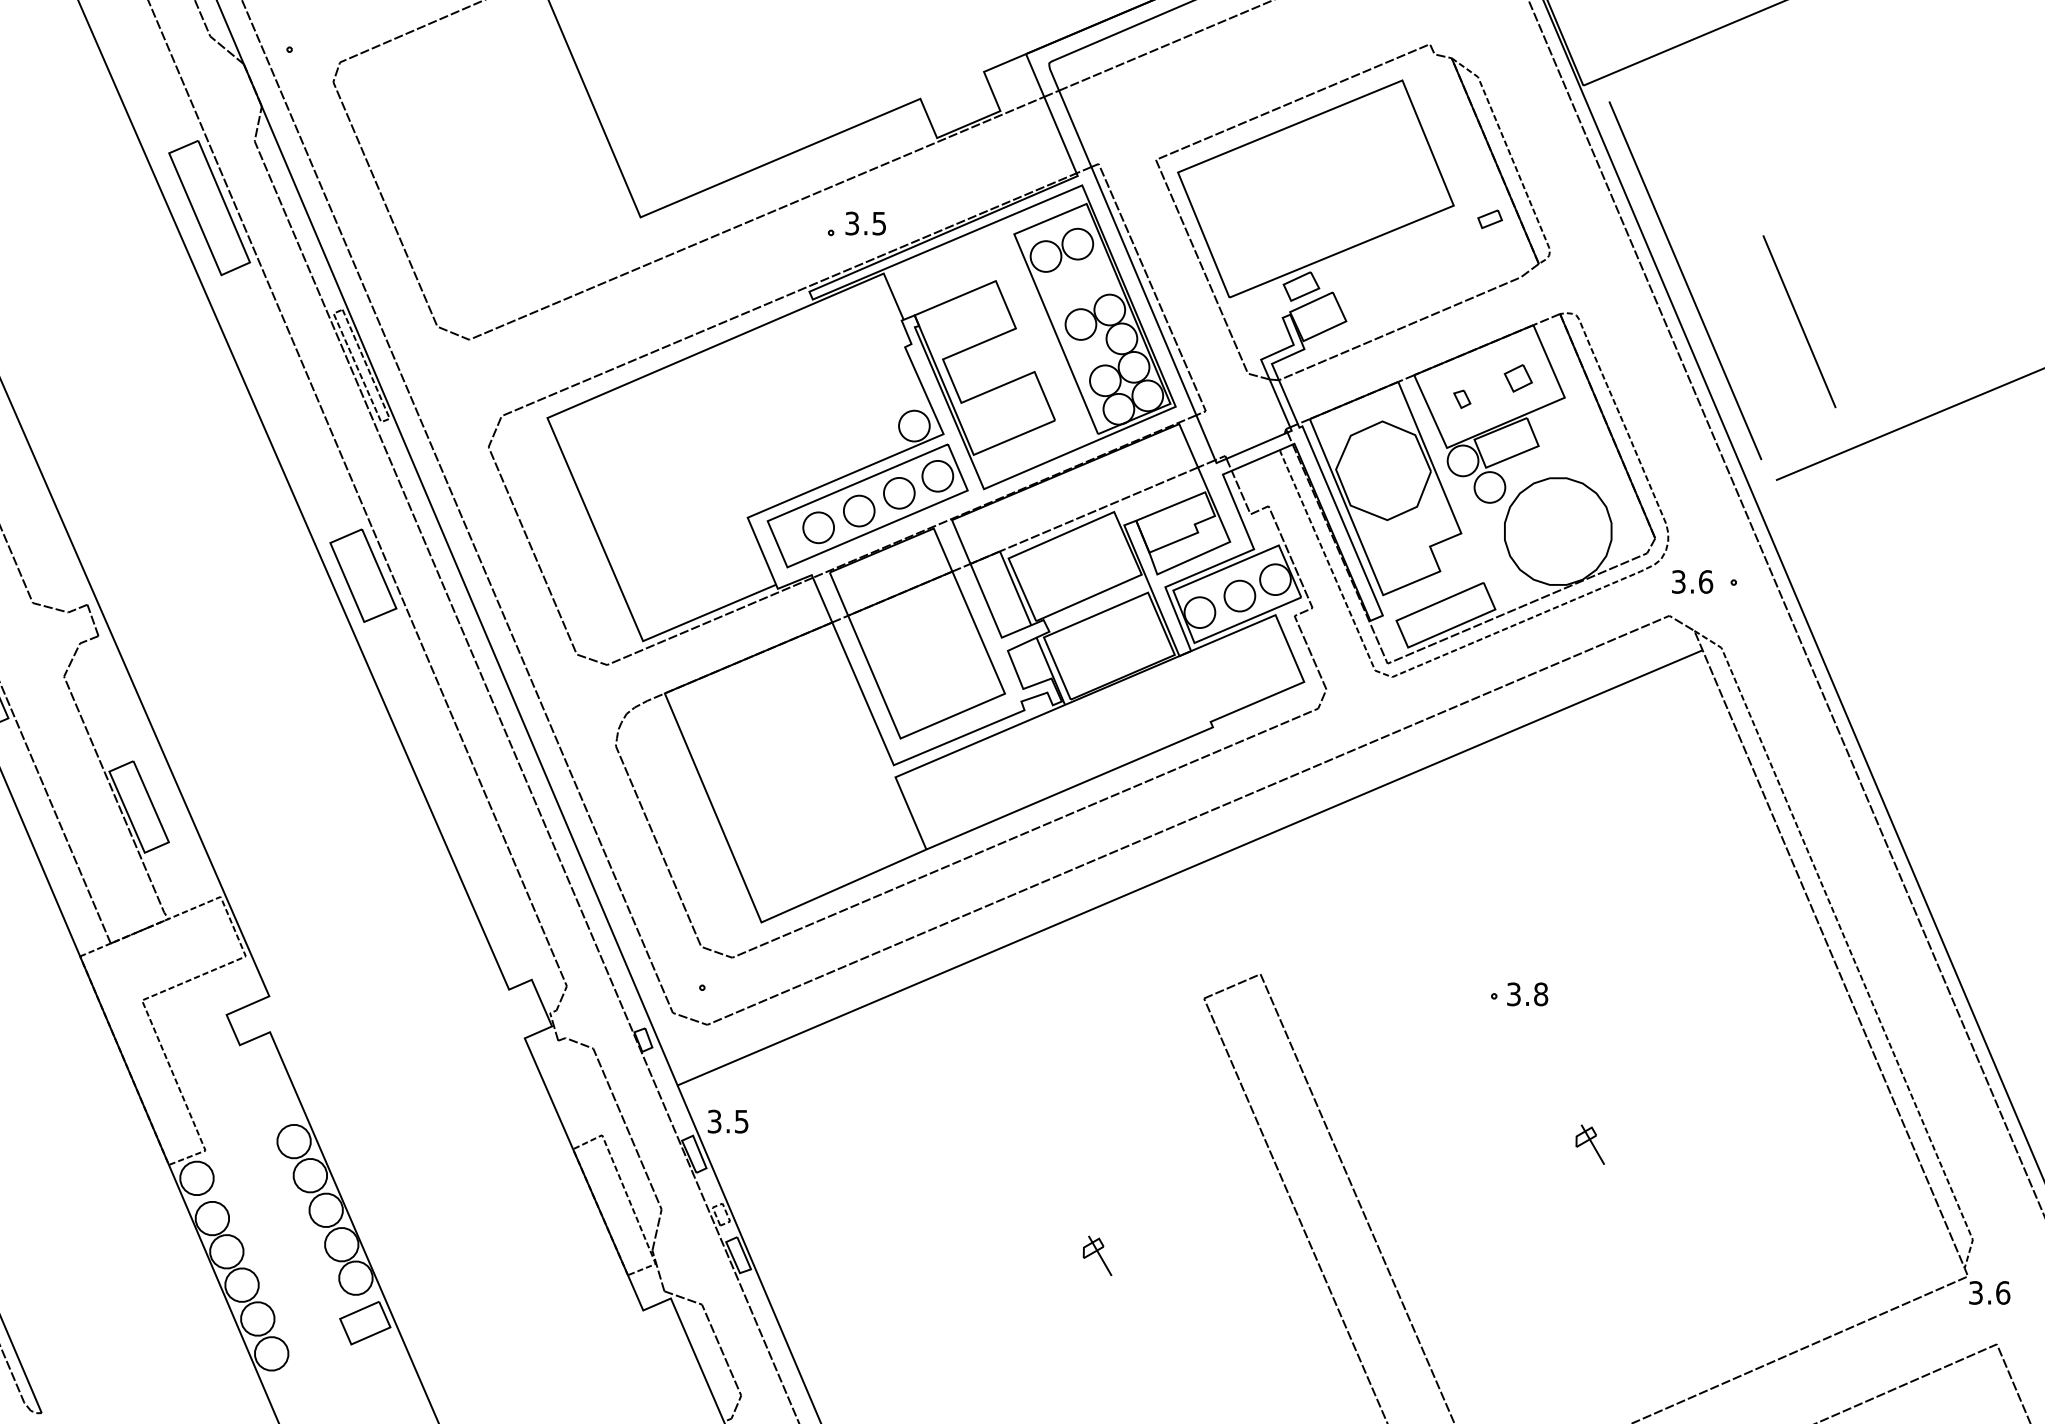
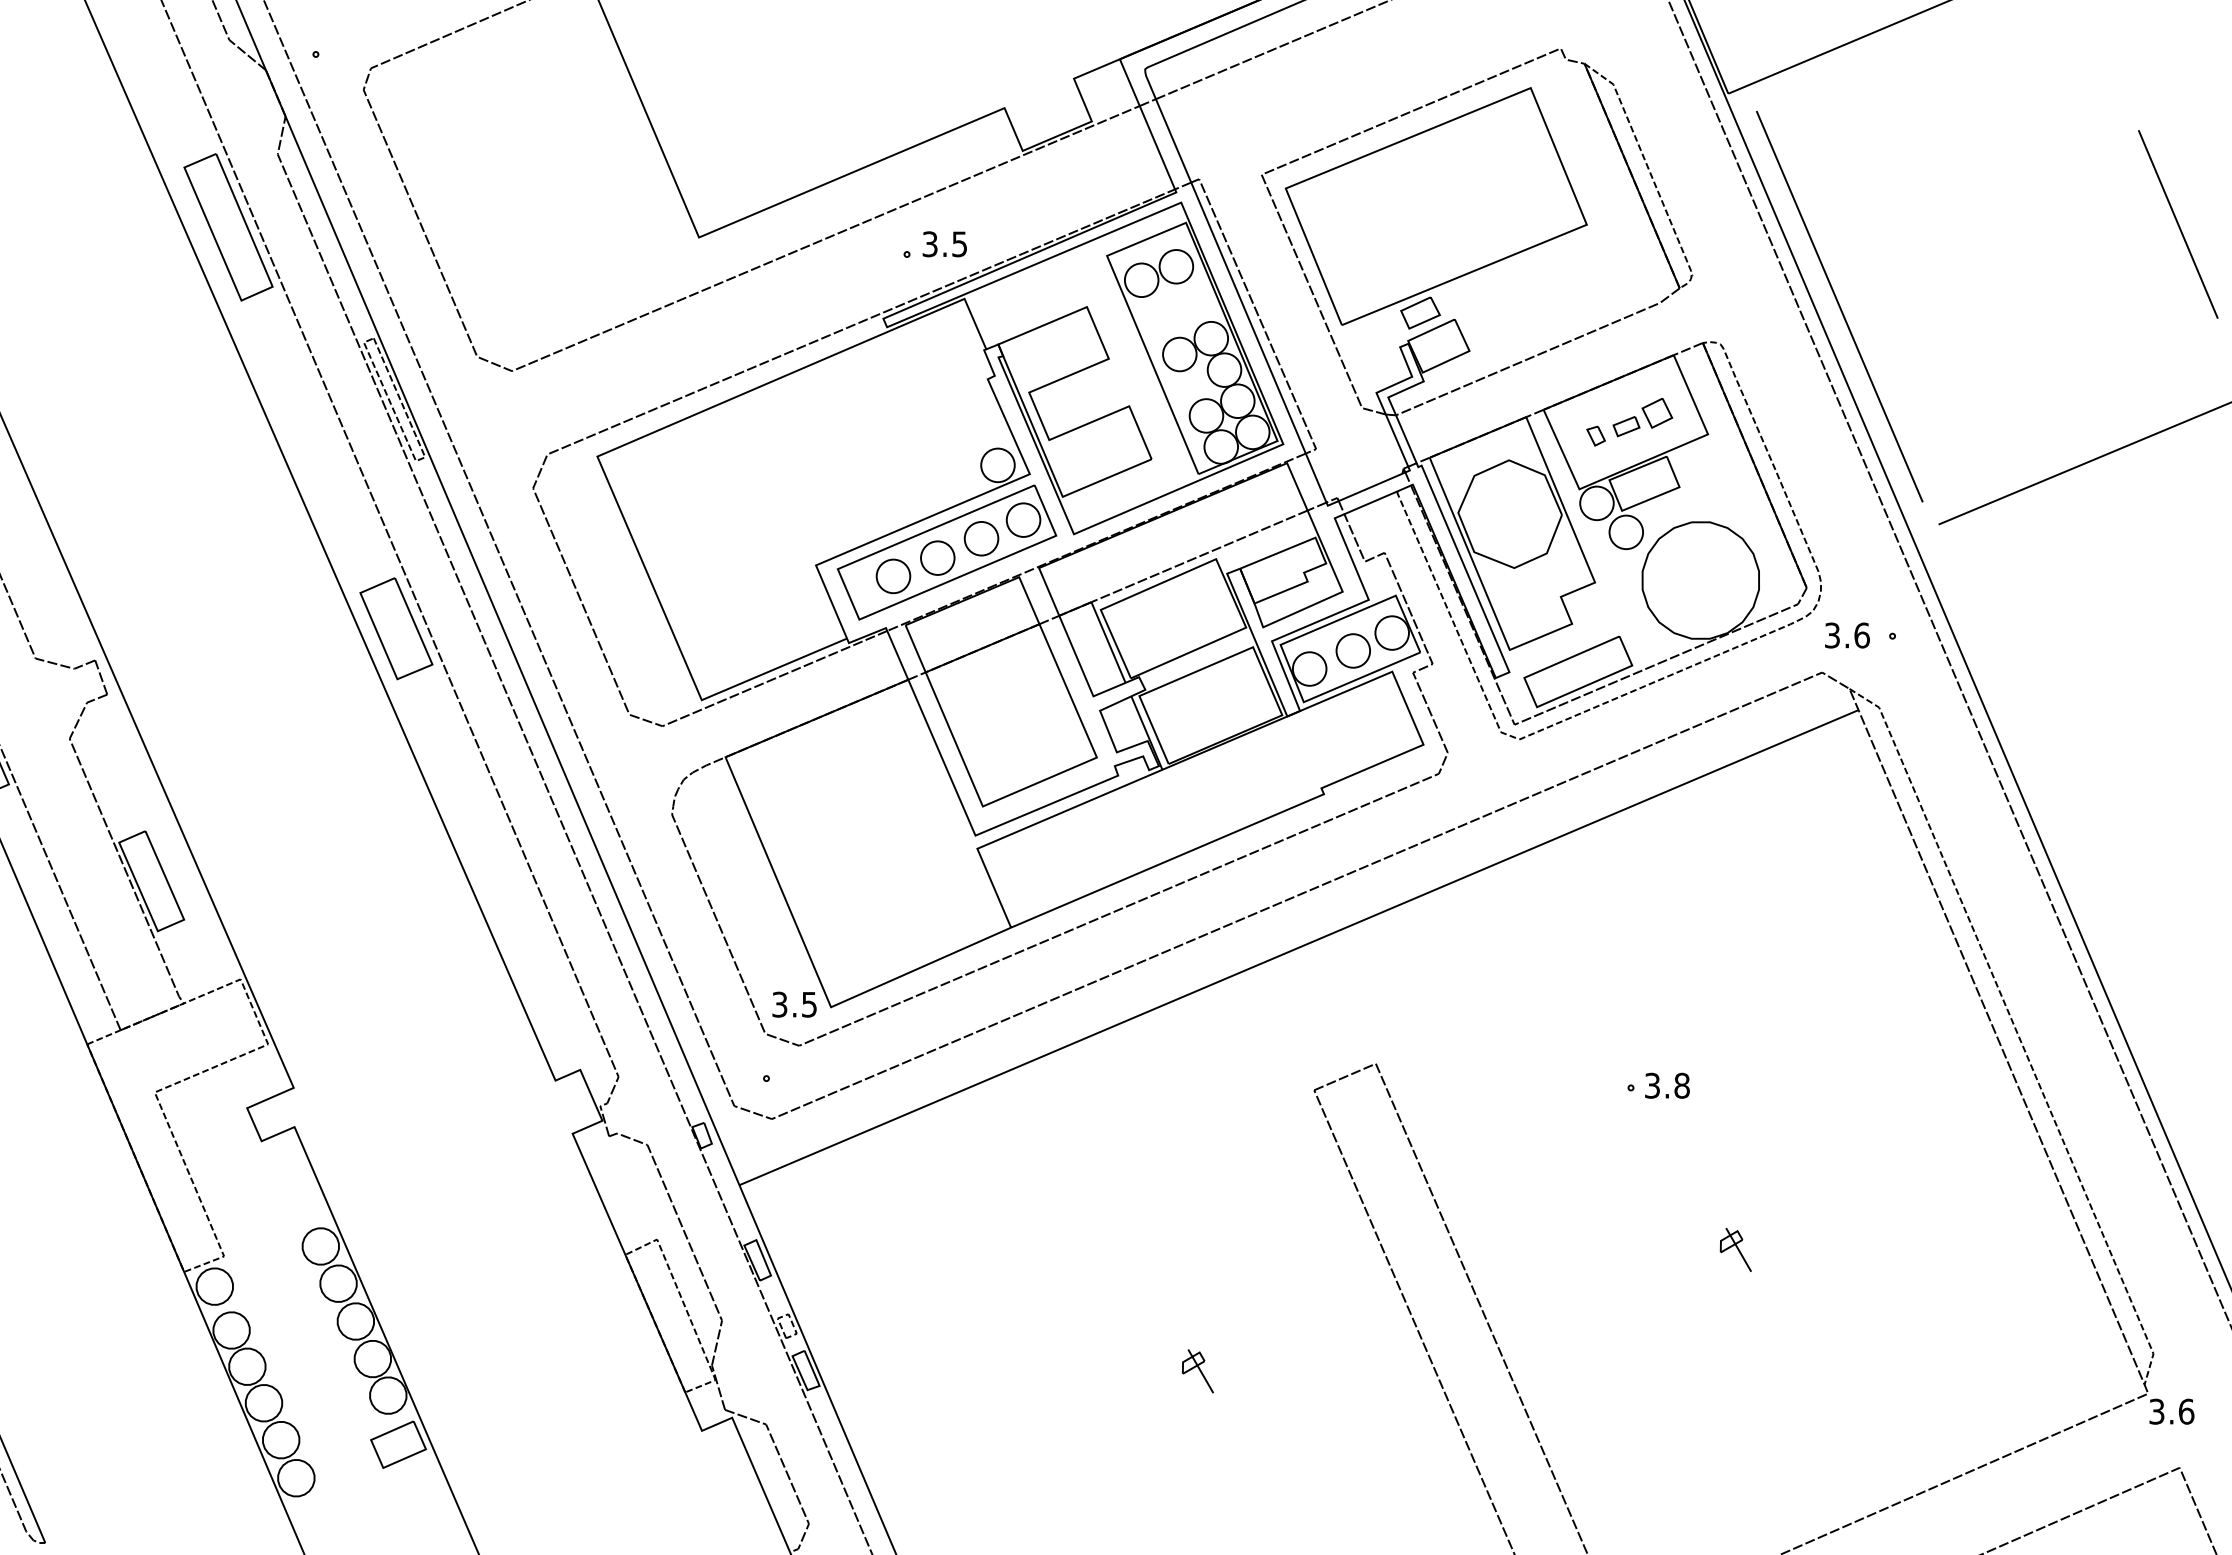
part: (1490, 219) -> (1626, 426), moved
line: (1799, 321) -> (2178, 224), moved
text: (728, 1121) -> (794, 1004), moved

